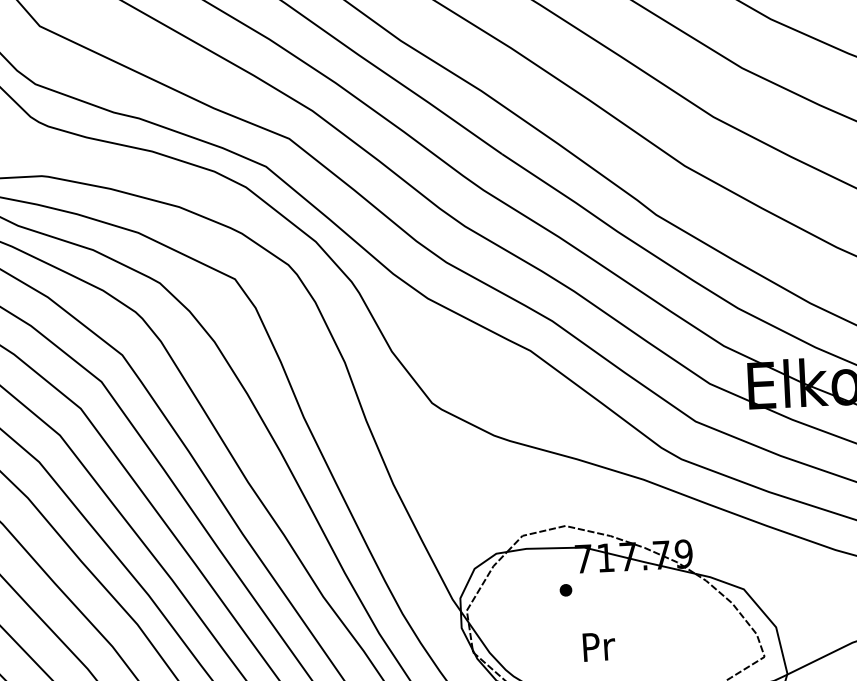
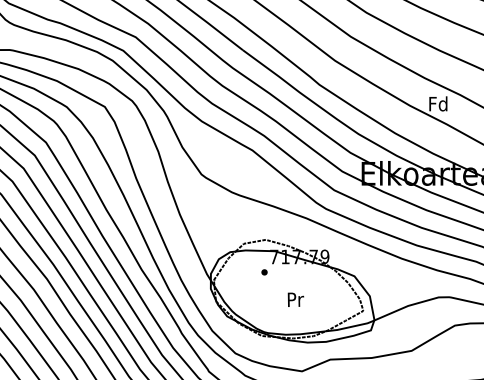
text: (598, 646) -> (295, 299), moved

